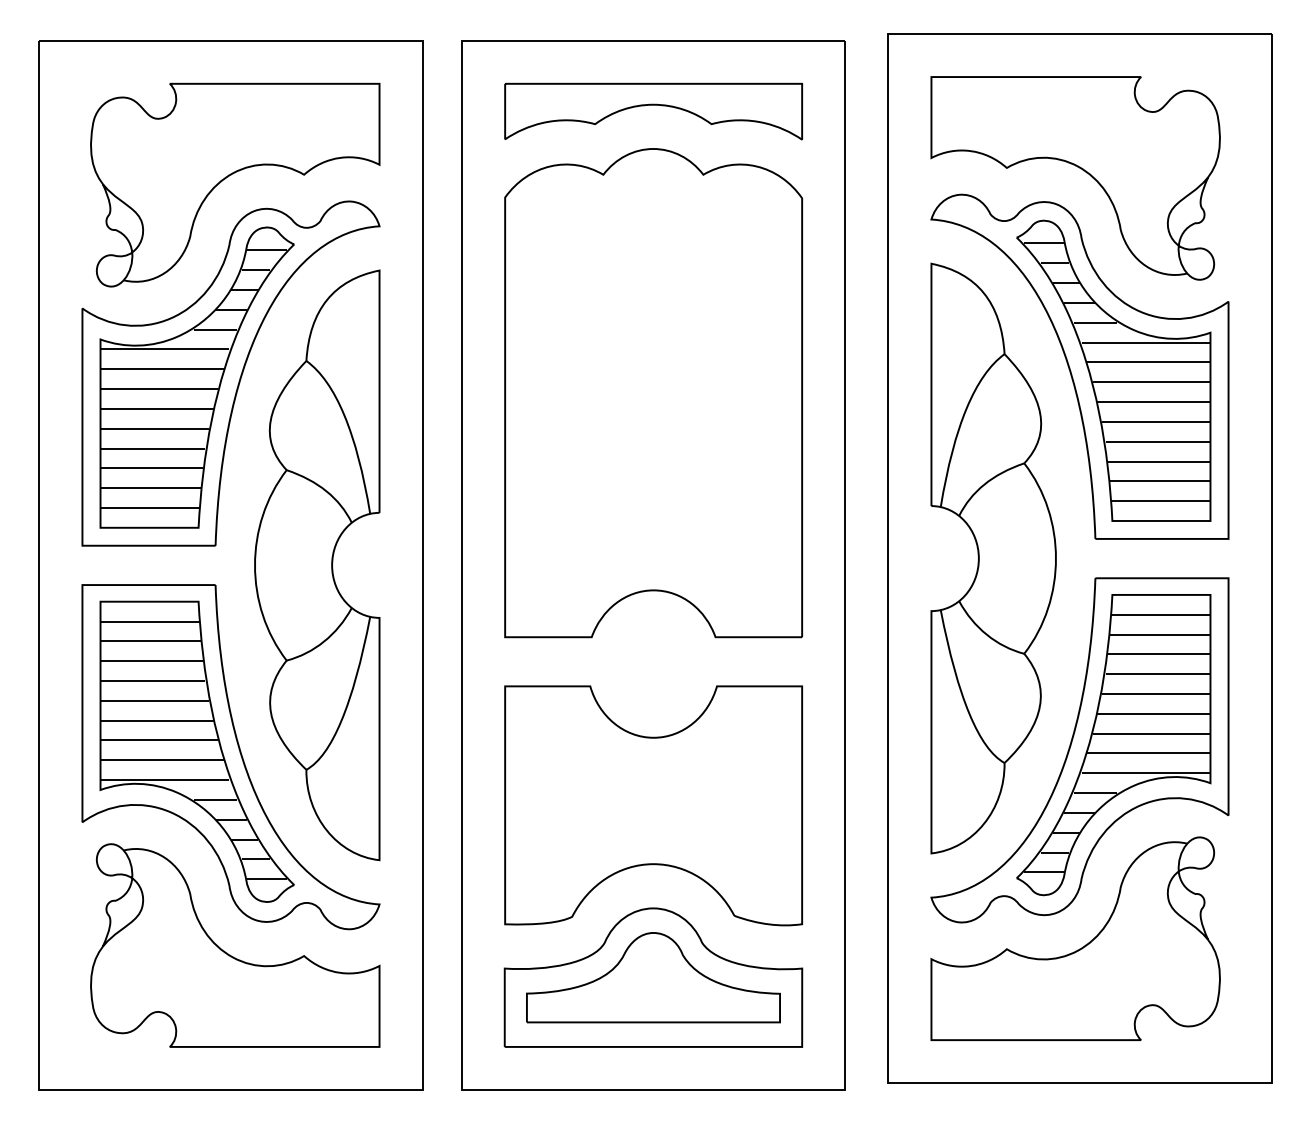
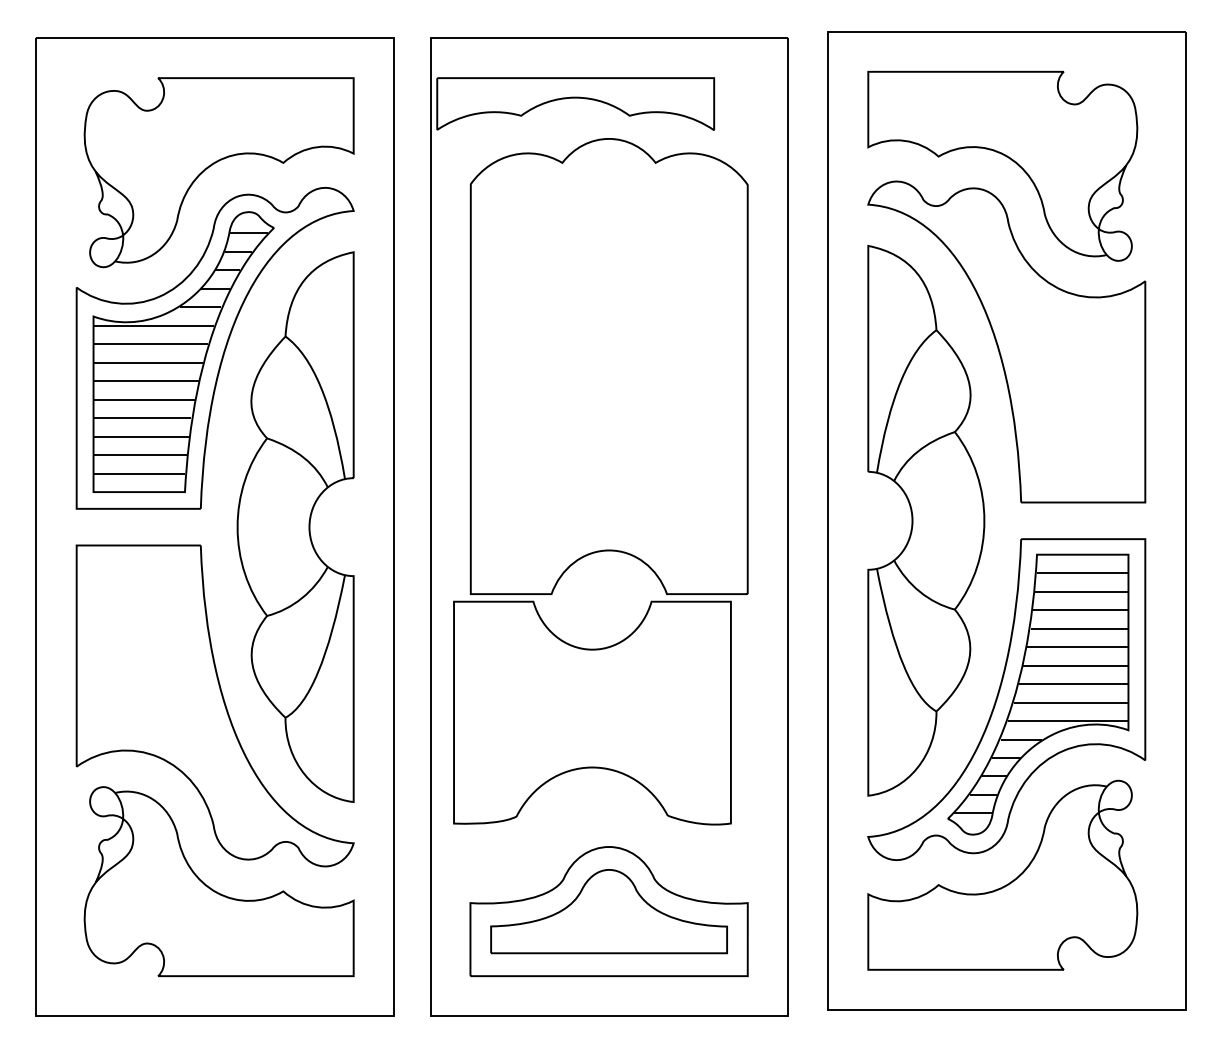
part: (653, 111) -> (575, 103), moved
part: (1113, 370) -> (1038, 345), removed
part: (196, 751) -> (183, 700), removed
part: (653, 805) -> (592, 712), moved

